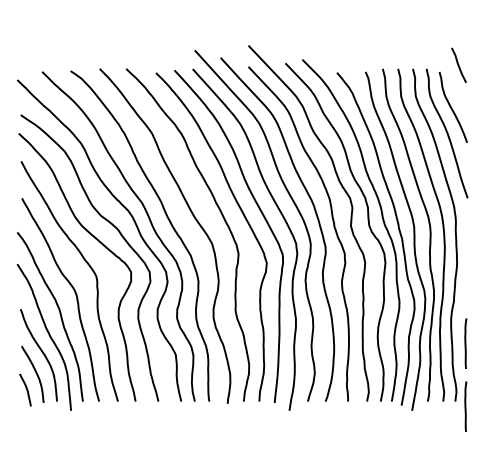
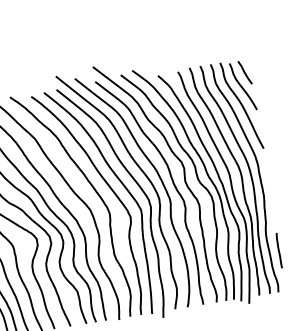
line: (458, 64) -> (244, 72), moved
line: (465, 406) -> (286, 294), removed

